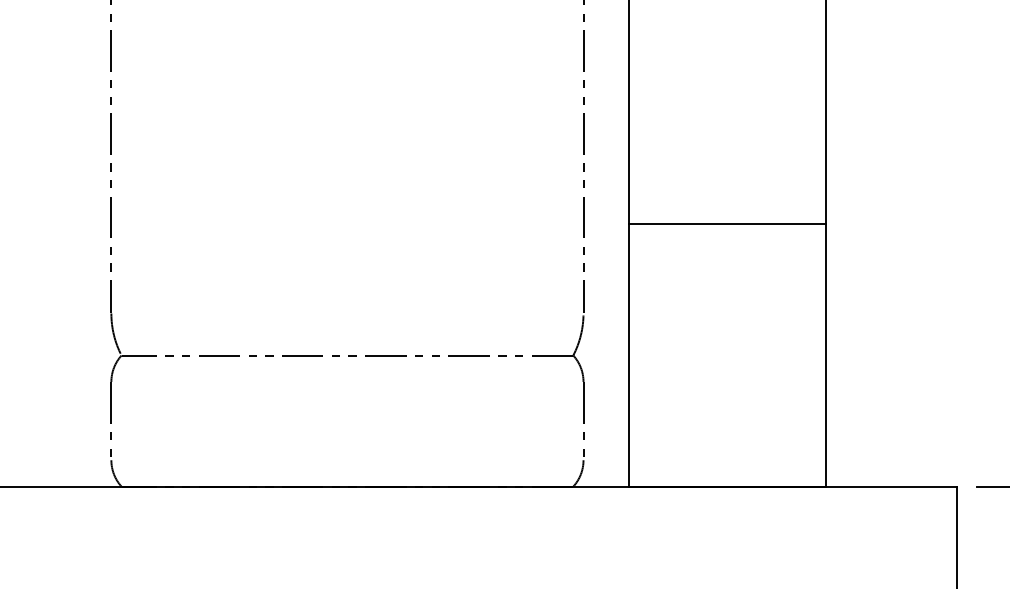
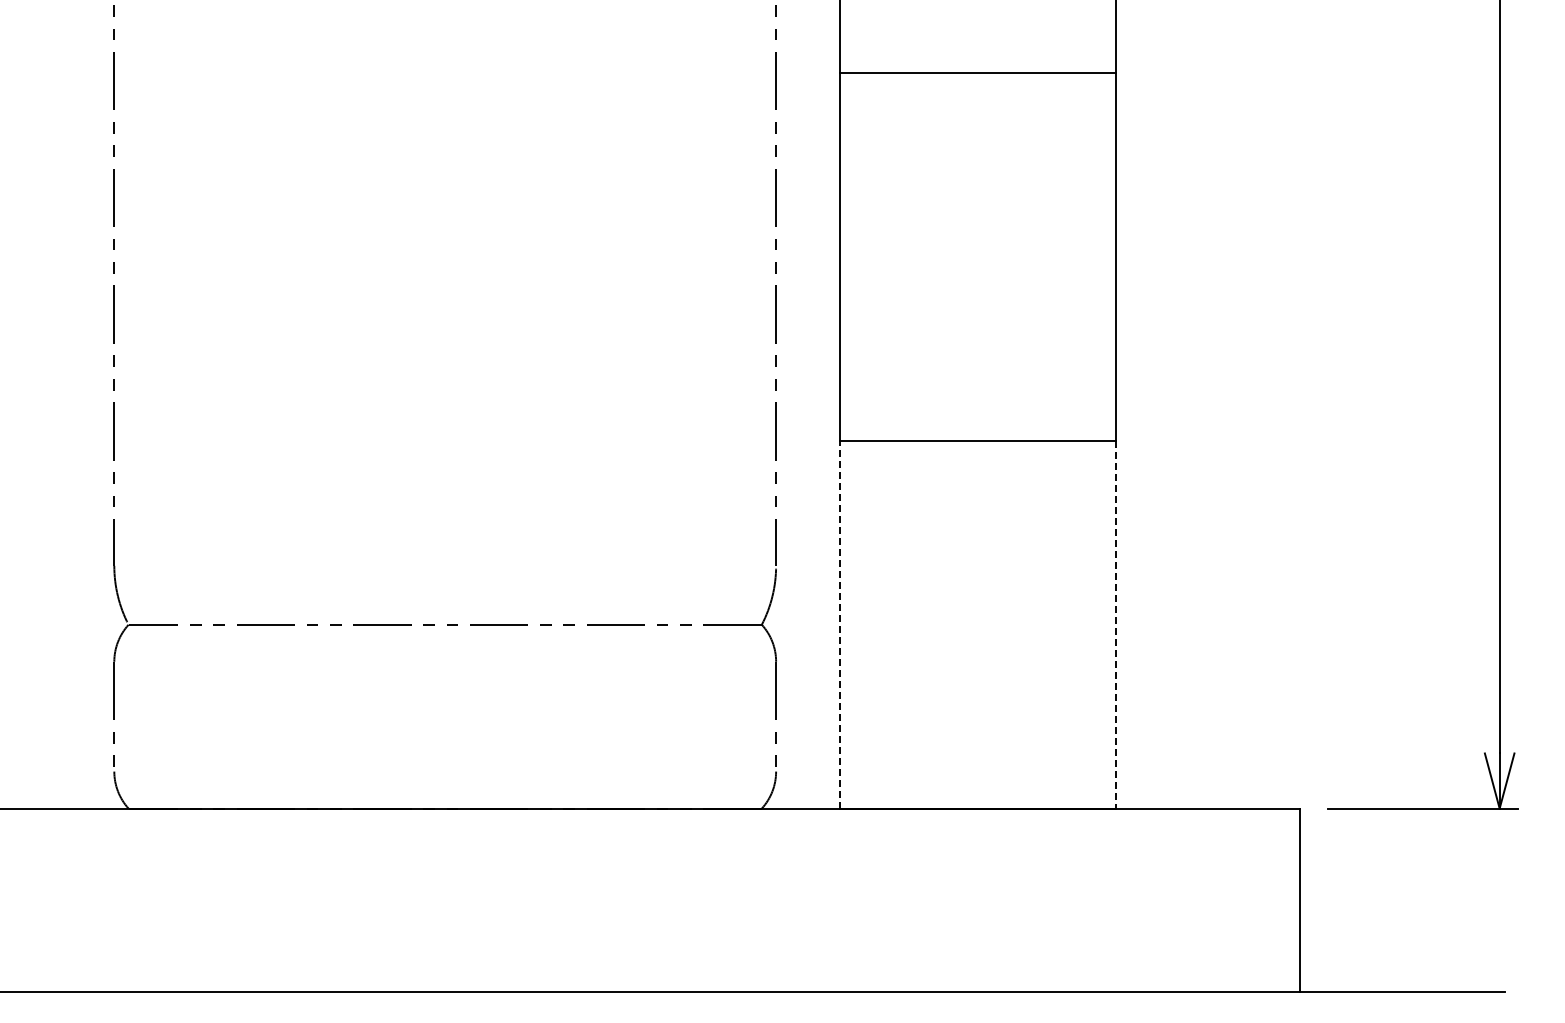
line: (629, 355) -> (840, 624), solid -> dashed
line: (826, 355) -> (1116, 624), solid -> dashed

